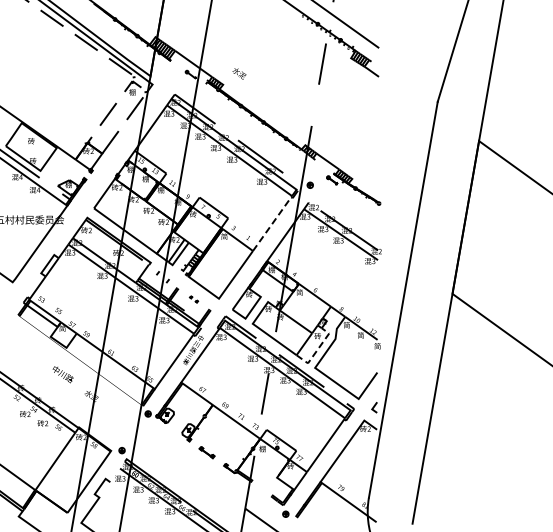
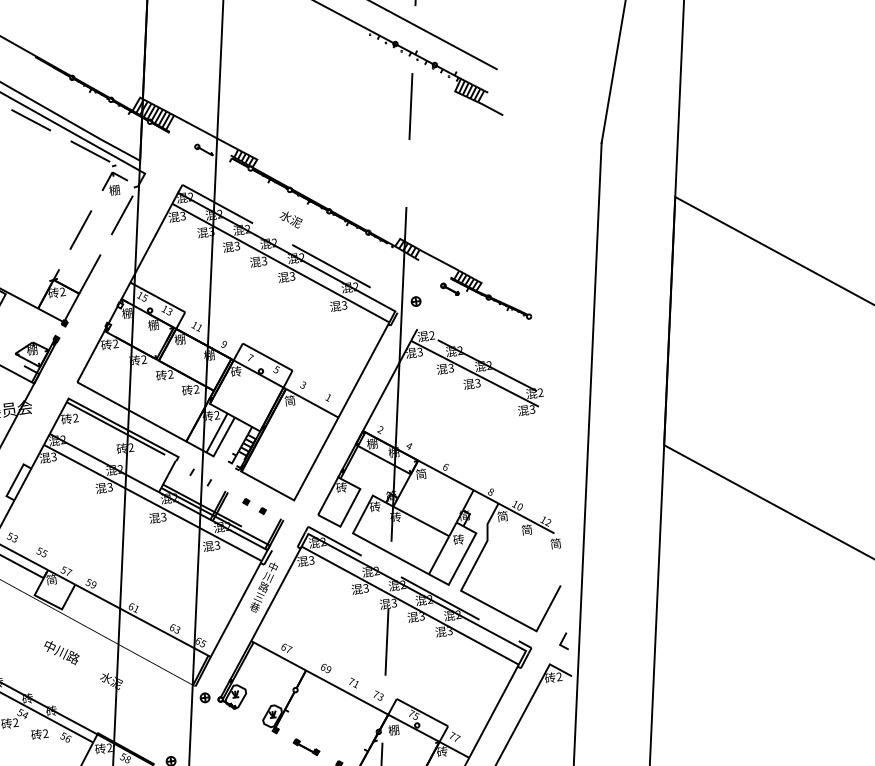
text: (239, 73) -> (291, 219), moved
line: (272, 223) -> (363, 369), dashed -> solid
part: (193, 299) -> (253, 506), size x1.67
line: (317, 350) -> (461, 562), dashed -> solid

